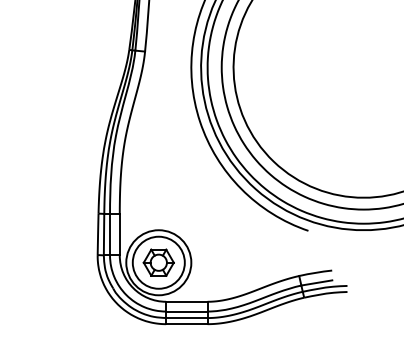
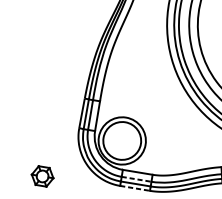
part: (158, 262) -> (42, 176), moved
line: (186, 311) -> (136, 179), solid -> dashed
line: (186, 324) -> (134, 188), solid -> dashed

